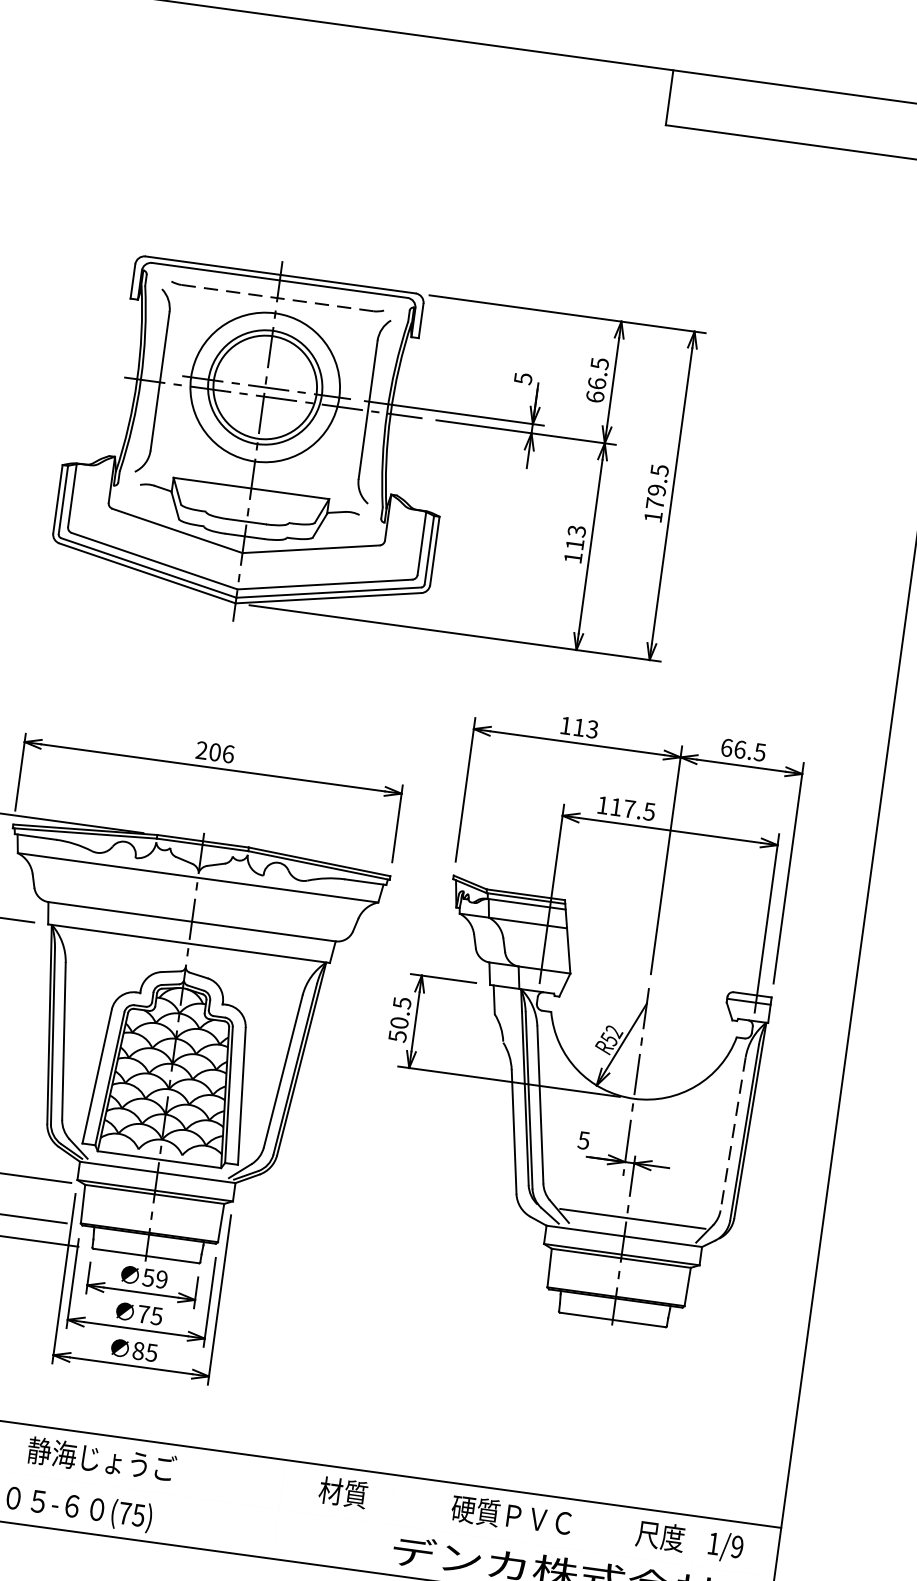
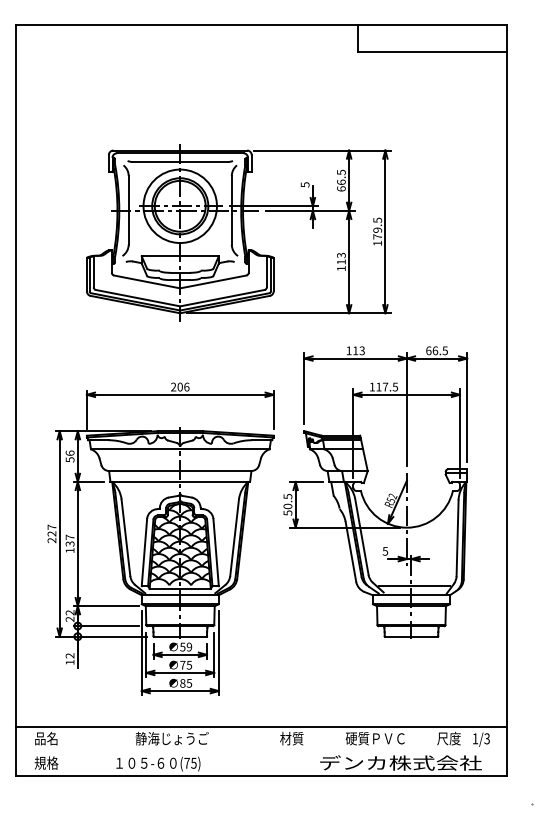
line: (277, 299) -> (180, 162), dashed -> solid
line: (732, 1134) -> (457, 538), dashed -> solid
text: (736, 1546) -> (486, 738), 1/9 -> 1/3

